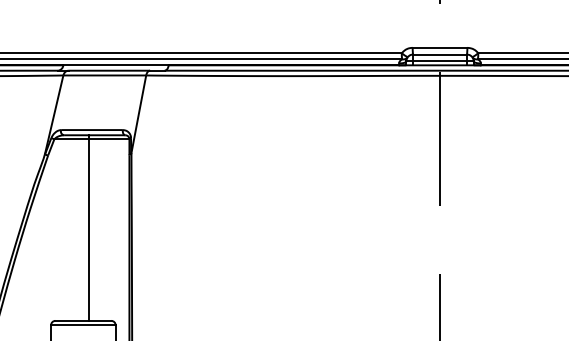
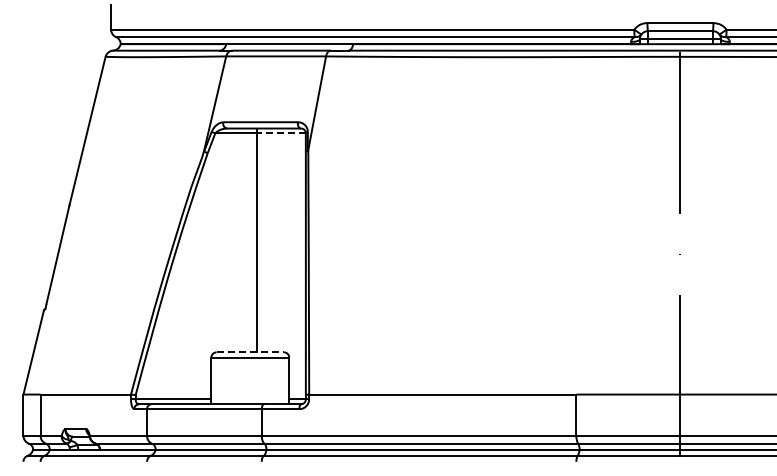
line: (109, 139) -> (281, 133), solid -> dashed
line: (83, 320) -> (250, 352), solid -> dashed

